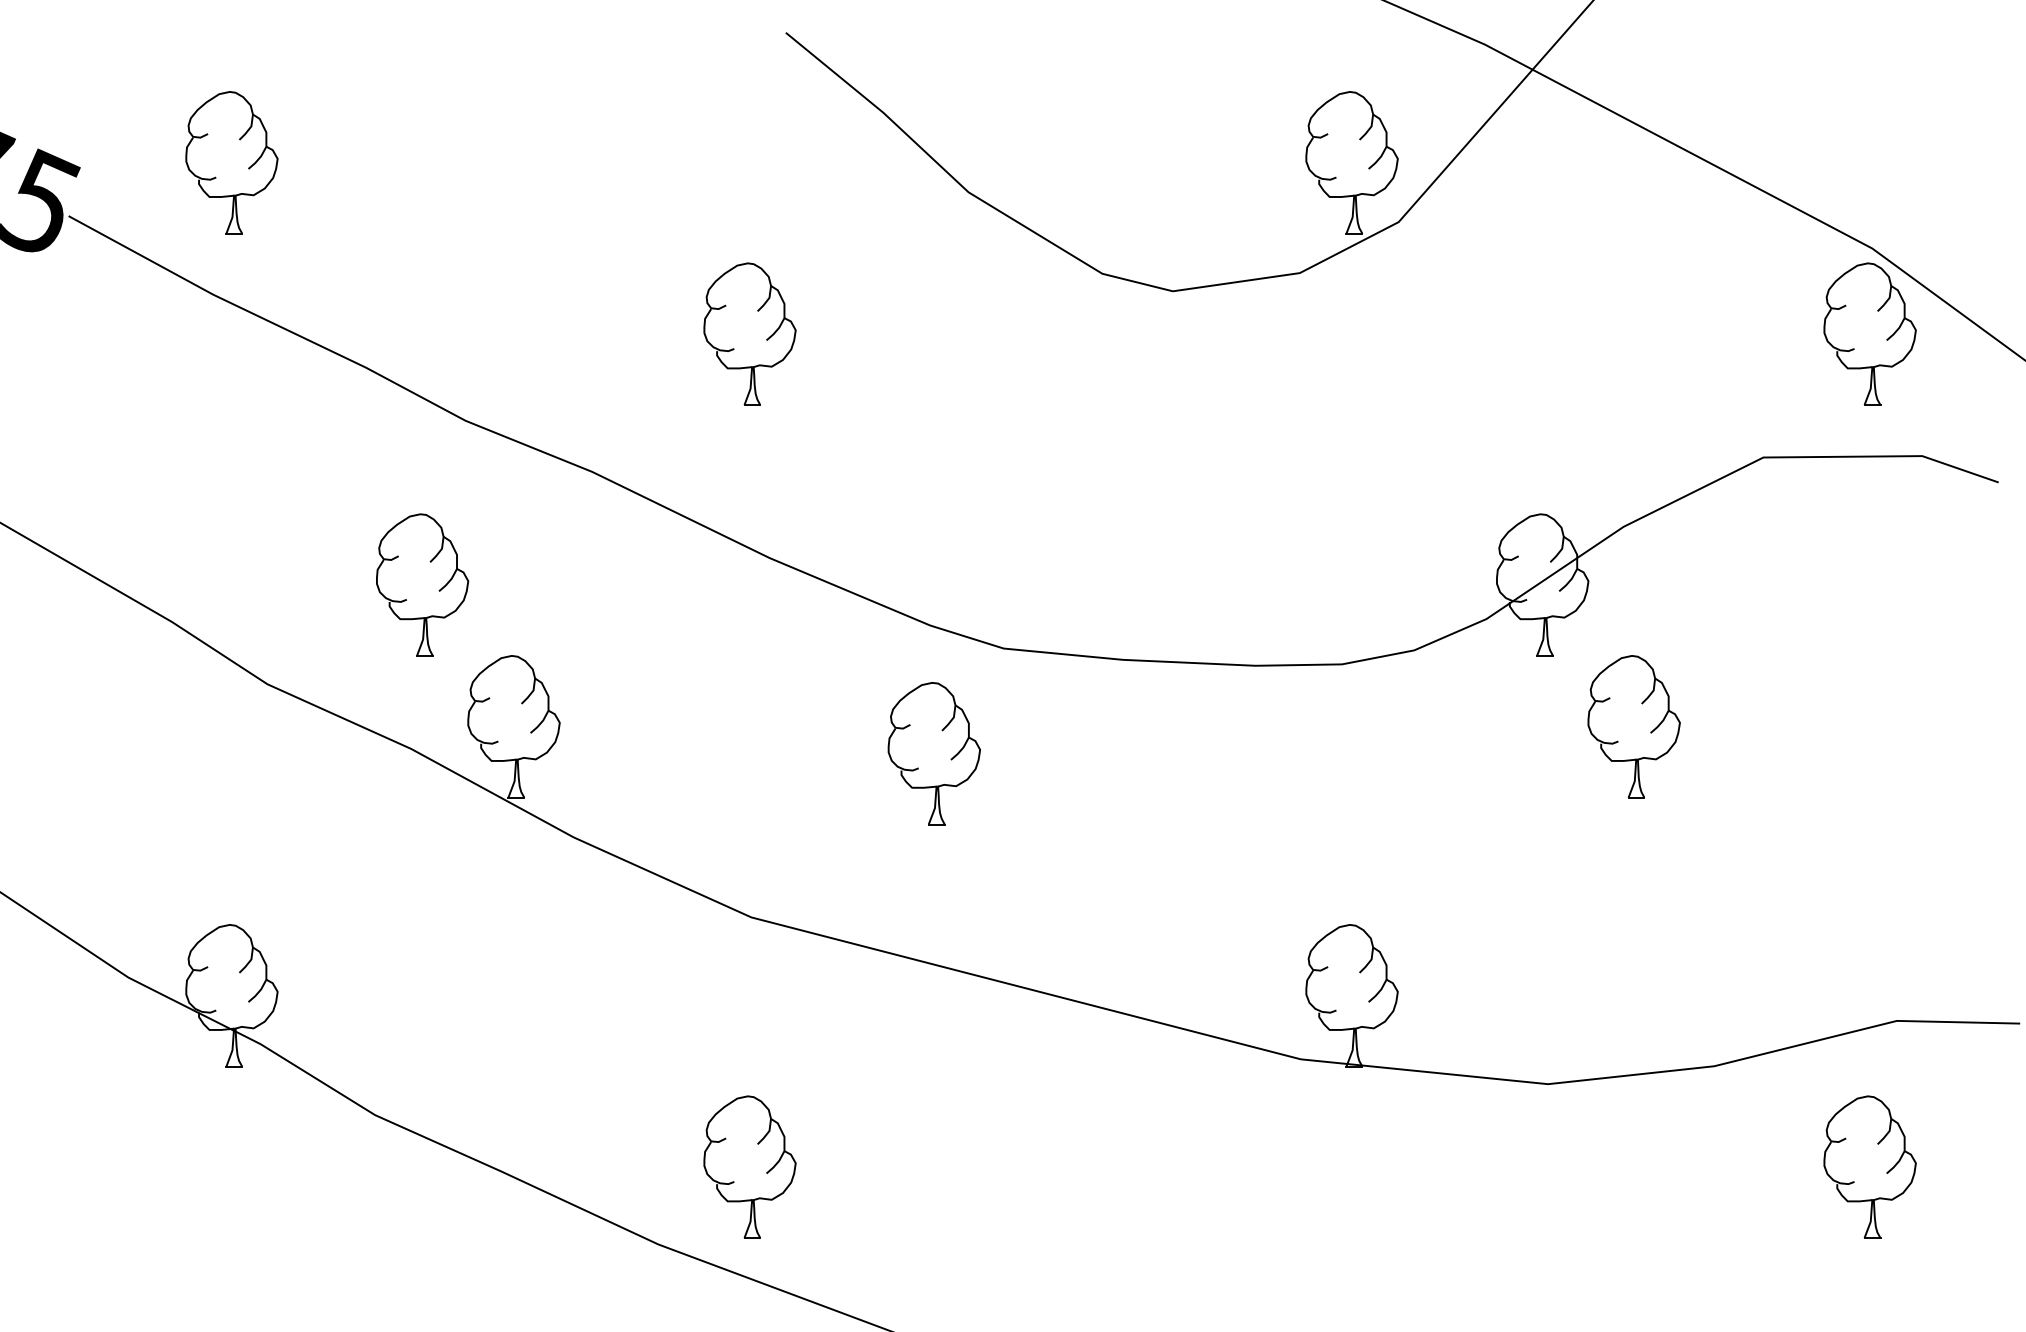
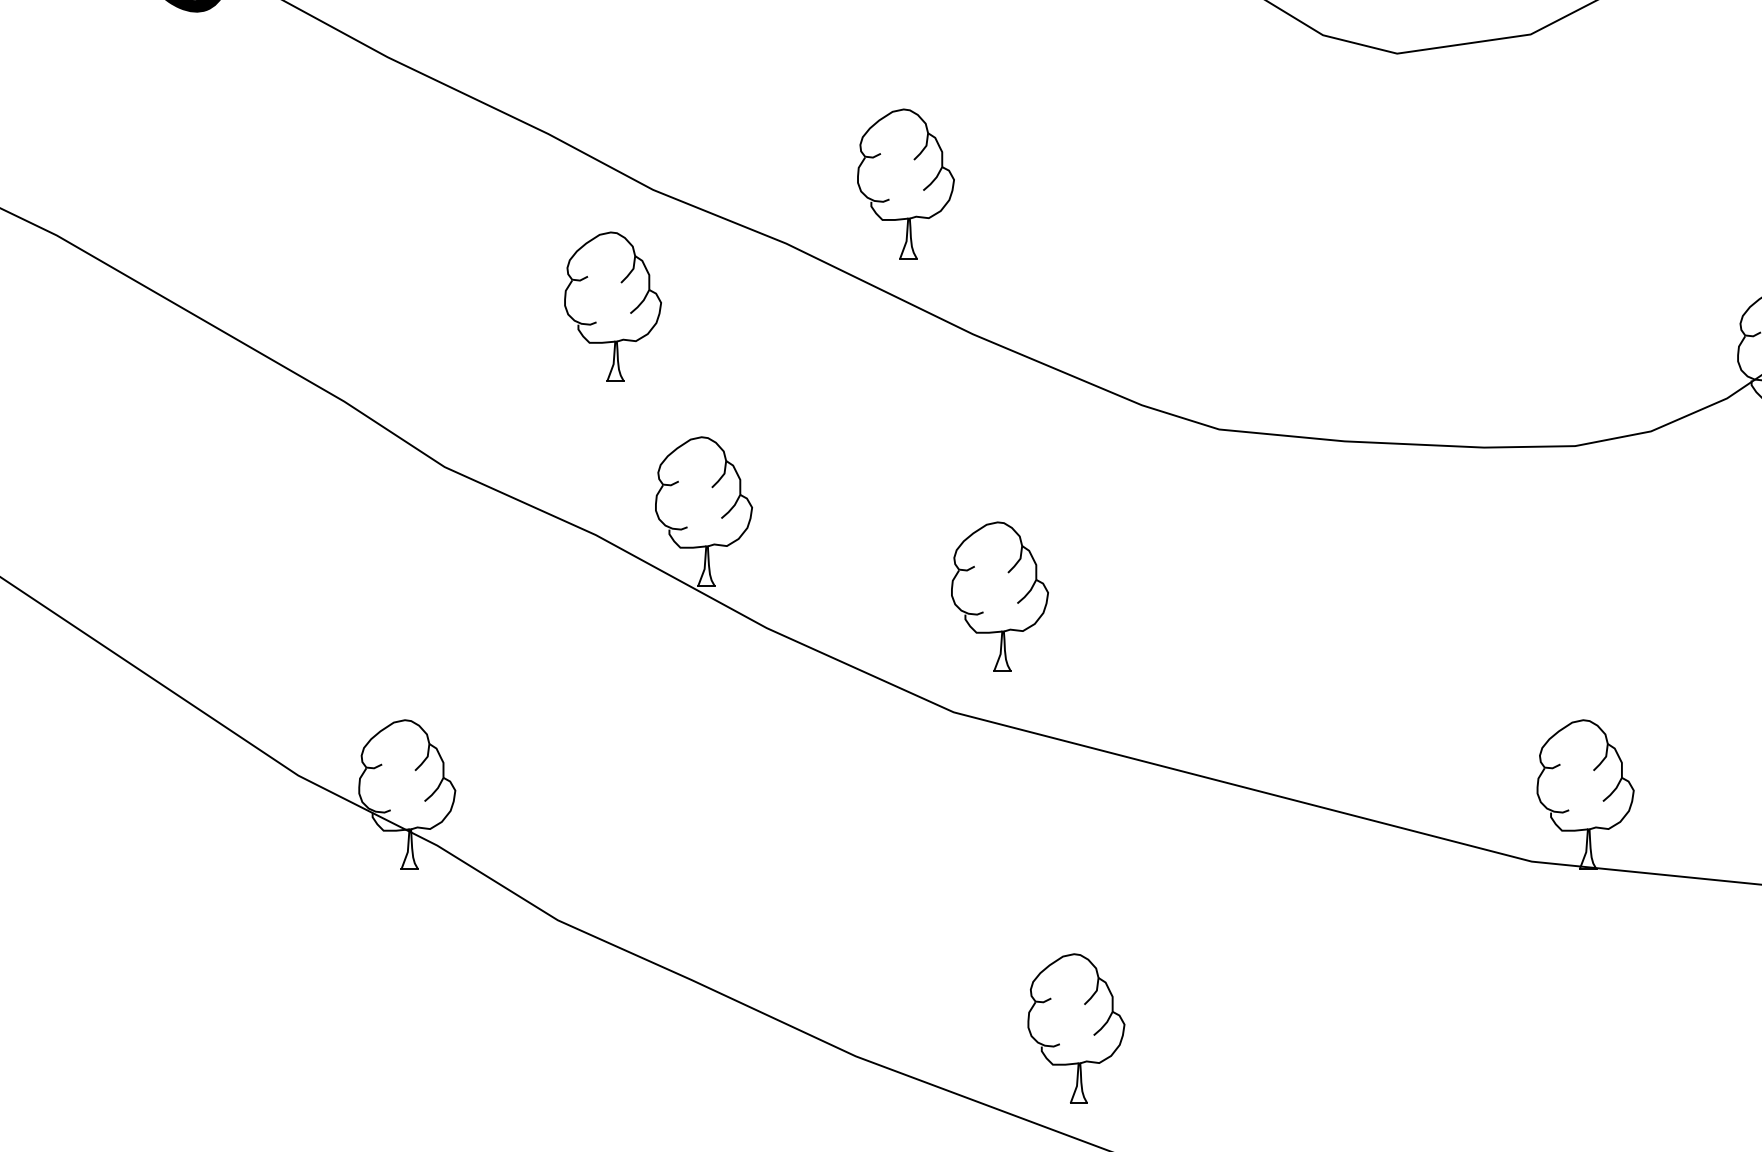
part: (749, 333) -> (905, 183), moved
part: (422, 584) -> (612, 306), moved
part: (933, 753) -> (999, 596), moved
part: (749, 1166) -> (1075, 1028), moved

